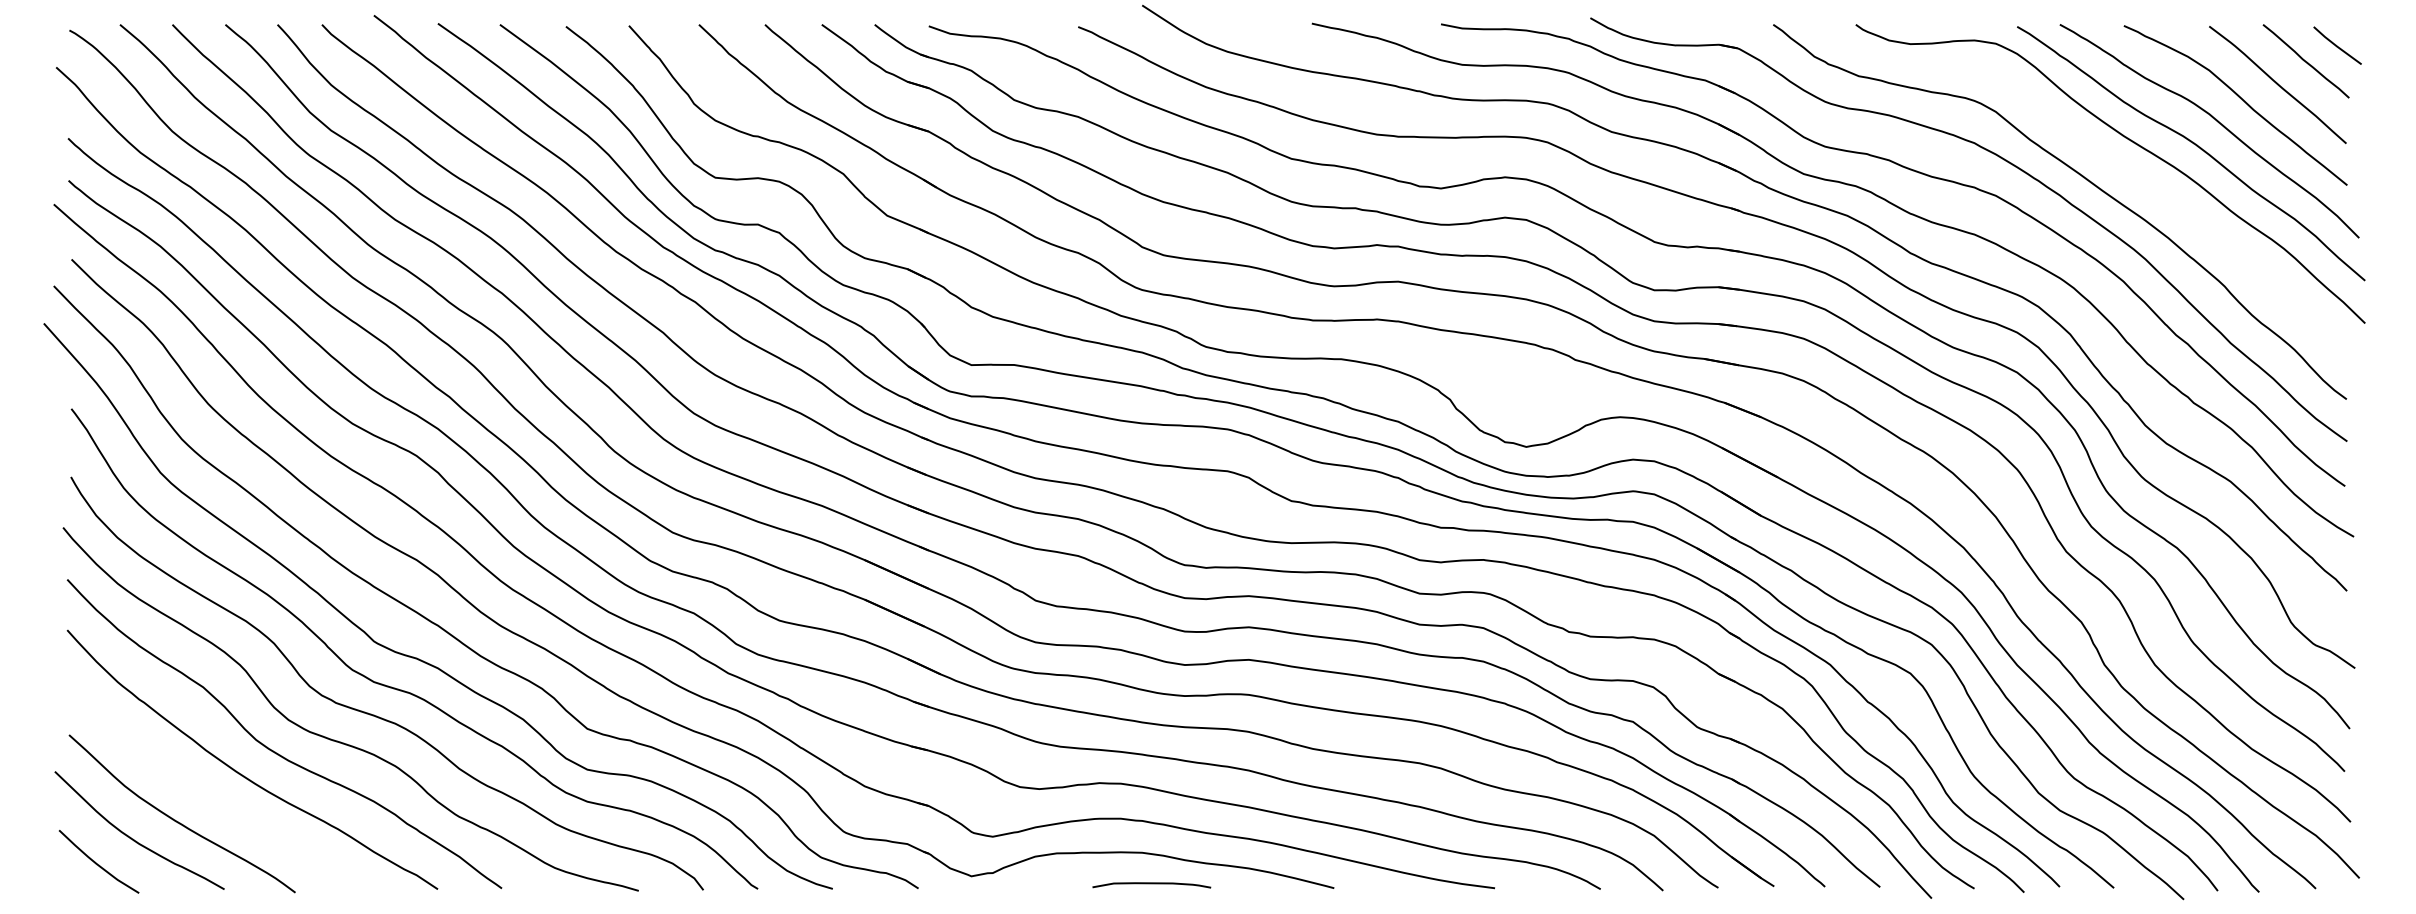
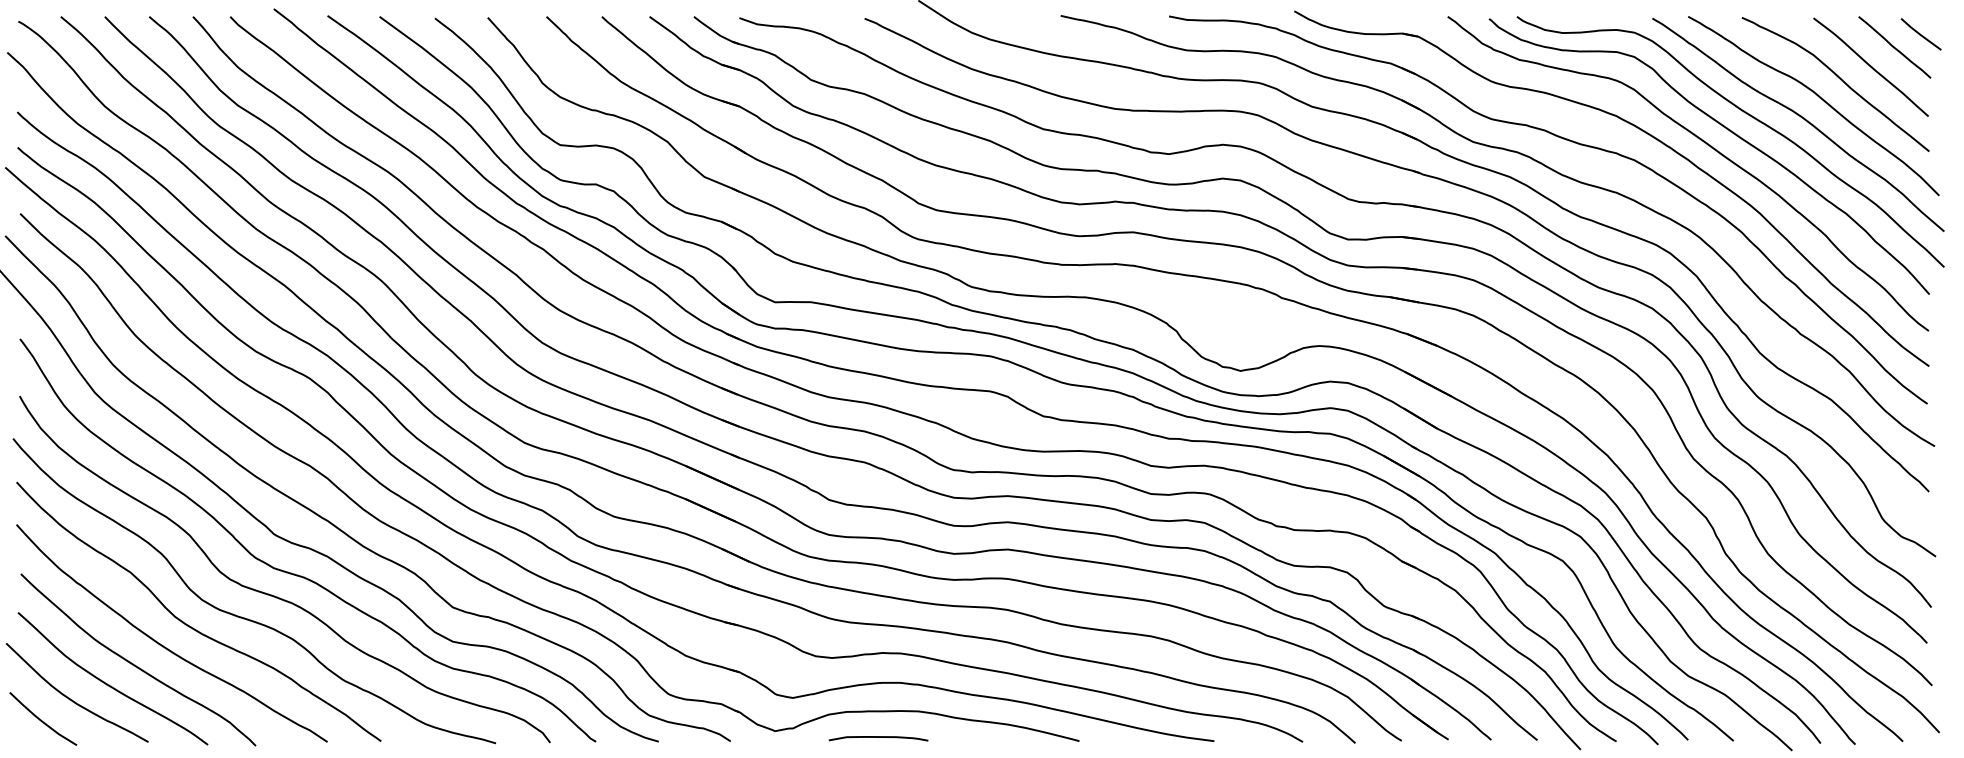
curve: (2106, 159) -> (1727, 129), added
curve: (209, 797) -> (135, 665), added
curve: (1151, 884) -> (878, 738), moved

